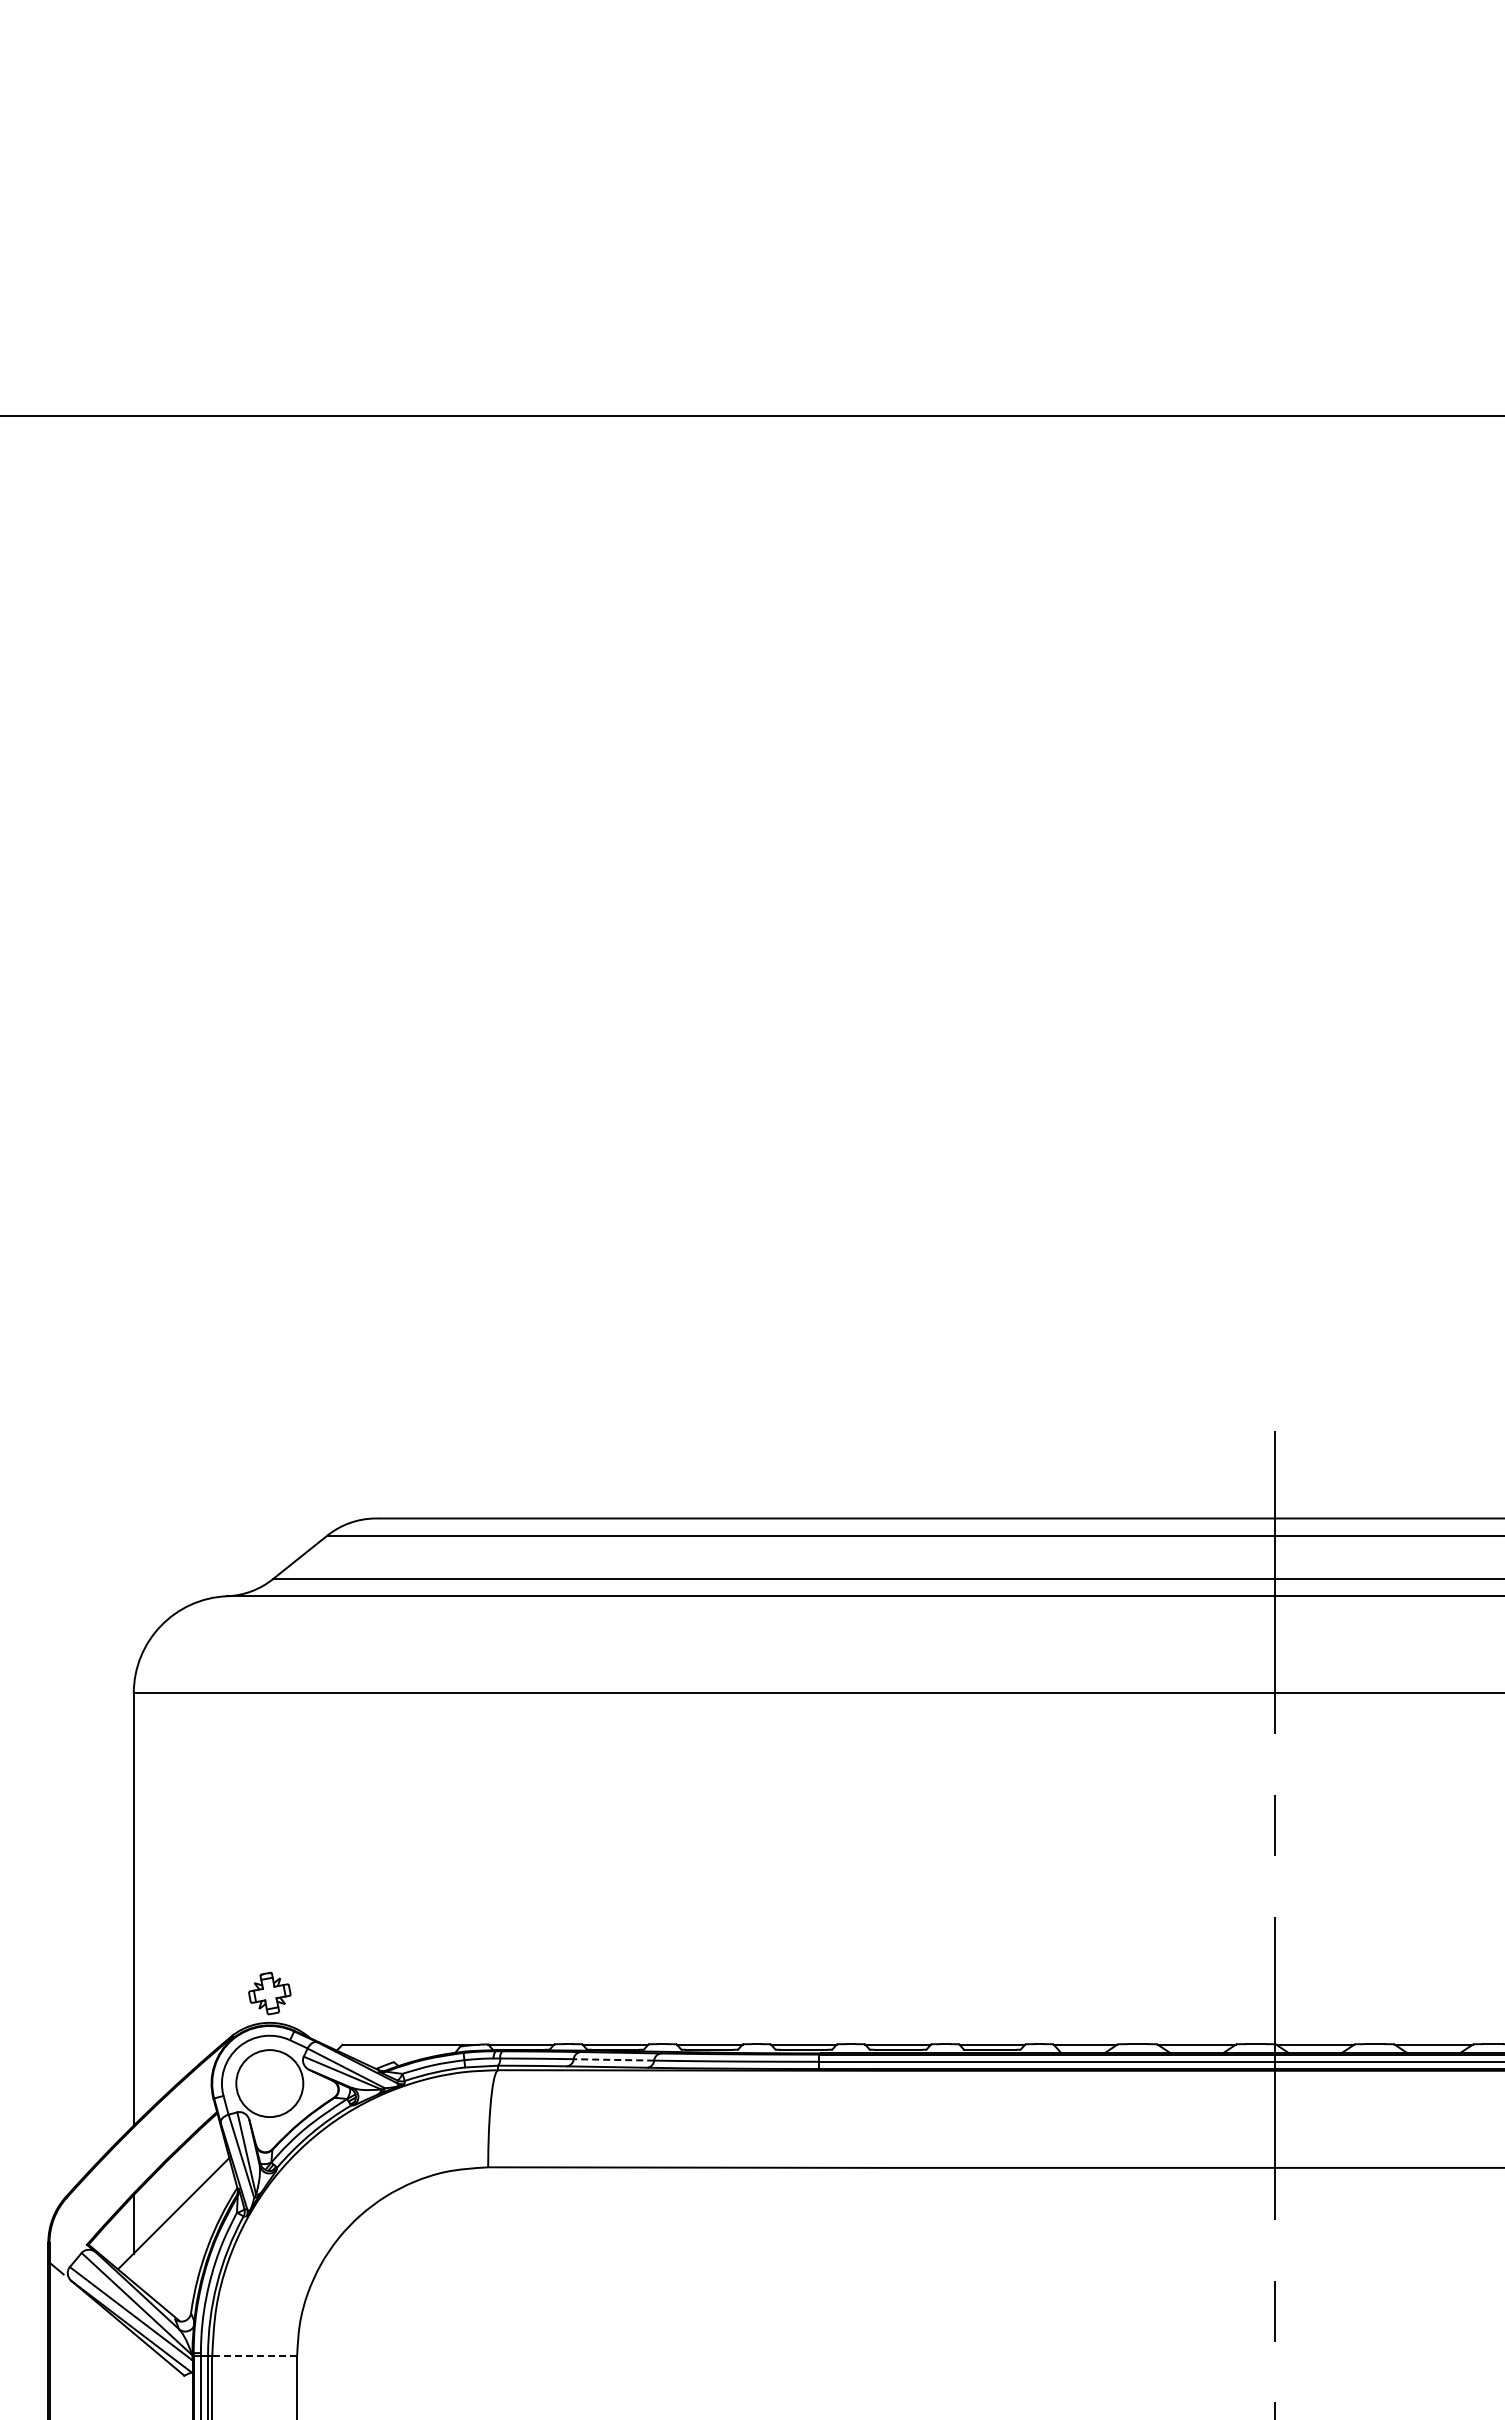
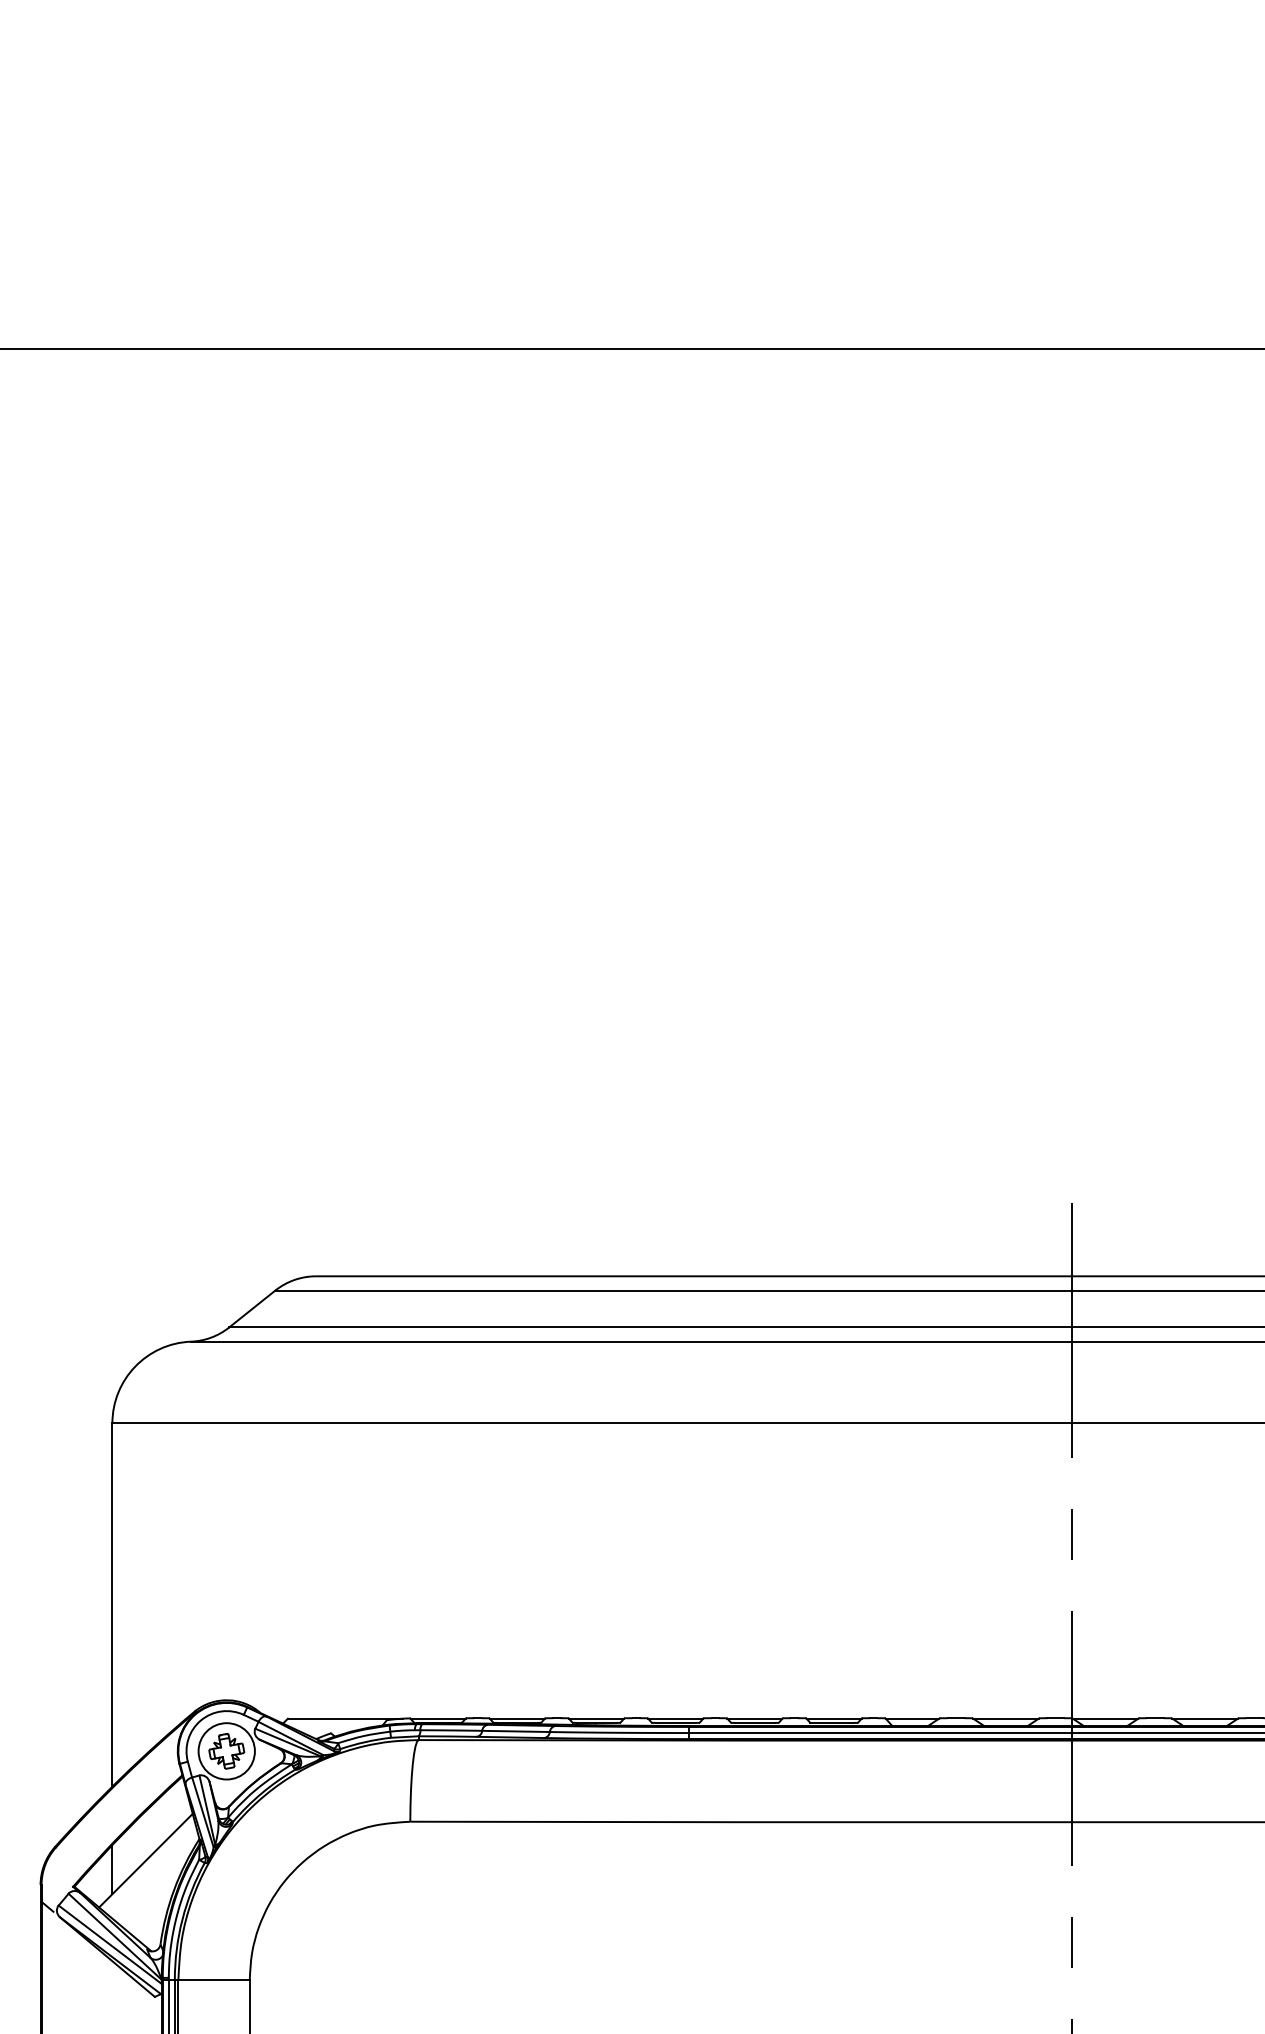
part: (269, 1993) -> (226, 1751), moved
line: (613, 2059) -> (515, 1731), dashed -> solid
line: (254, 2355) -> (213, 1979), dashed -> solid

